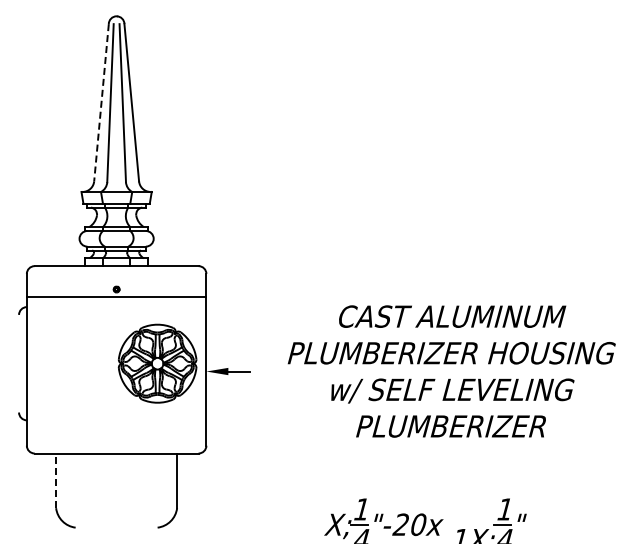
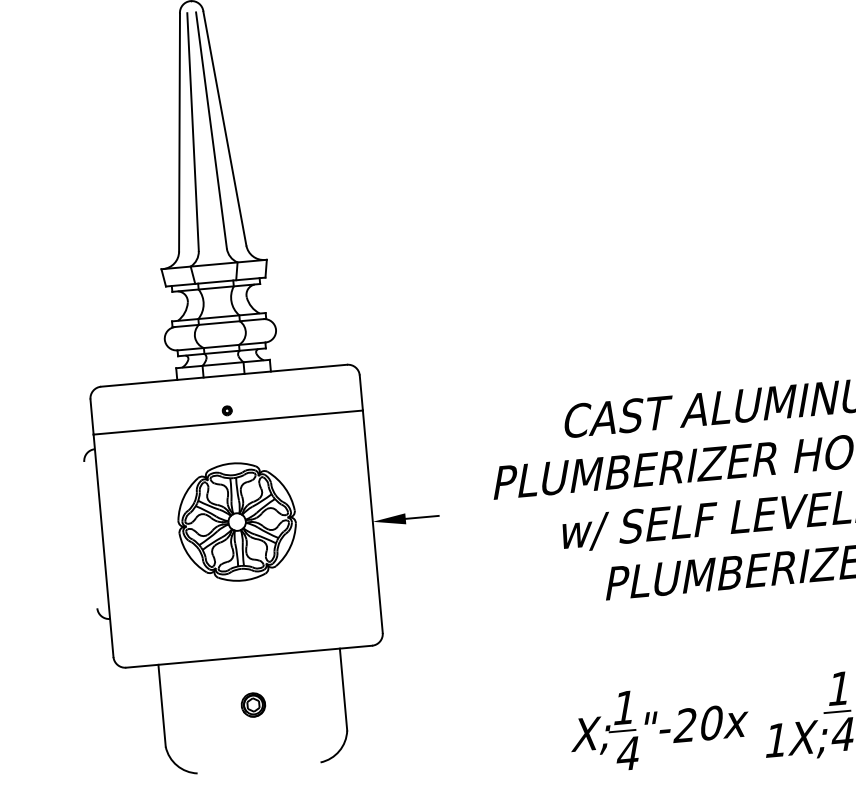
line: (101, 102) -> (179, 132), dashed -> solid
part: (157, 363) -> (236, 521), moved
line: (56, 480) -> (162, 705), dashed -> solid
part: (116, 485) -> (253, 704), added

